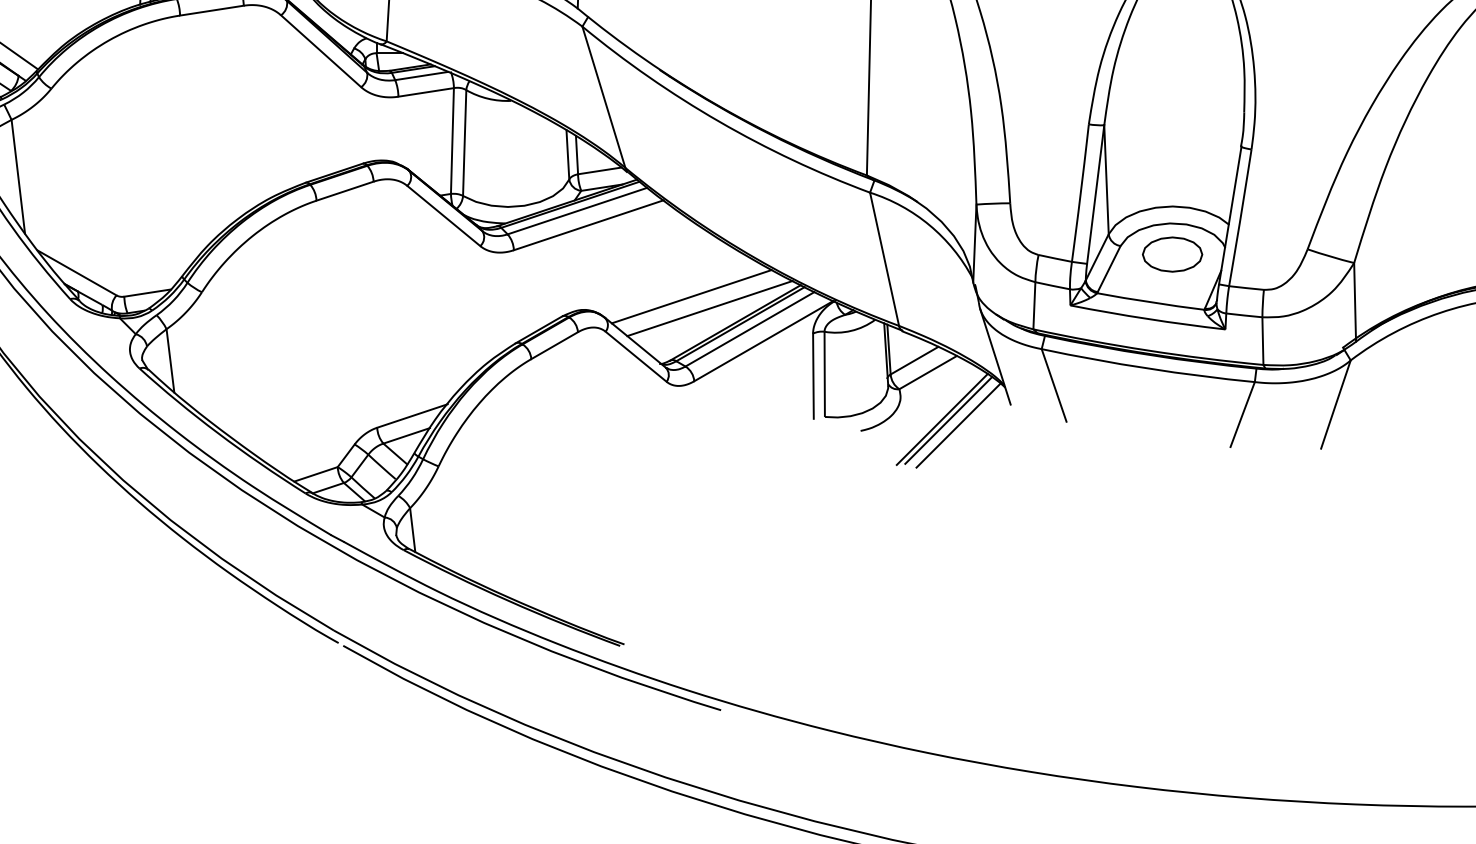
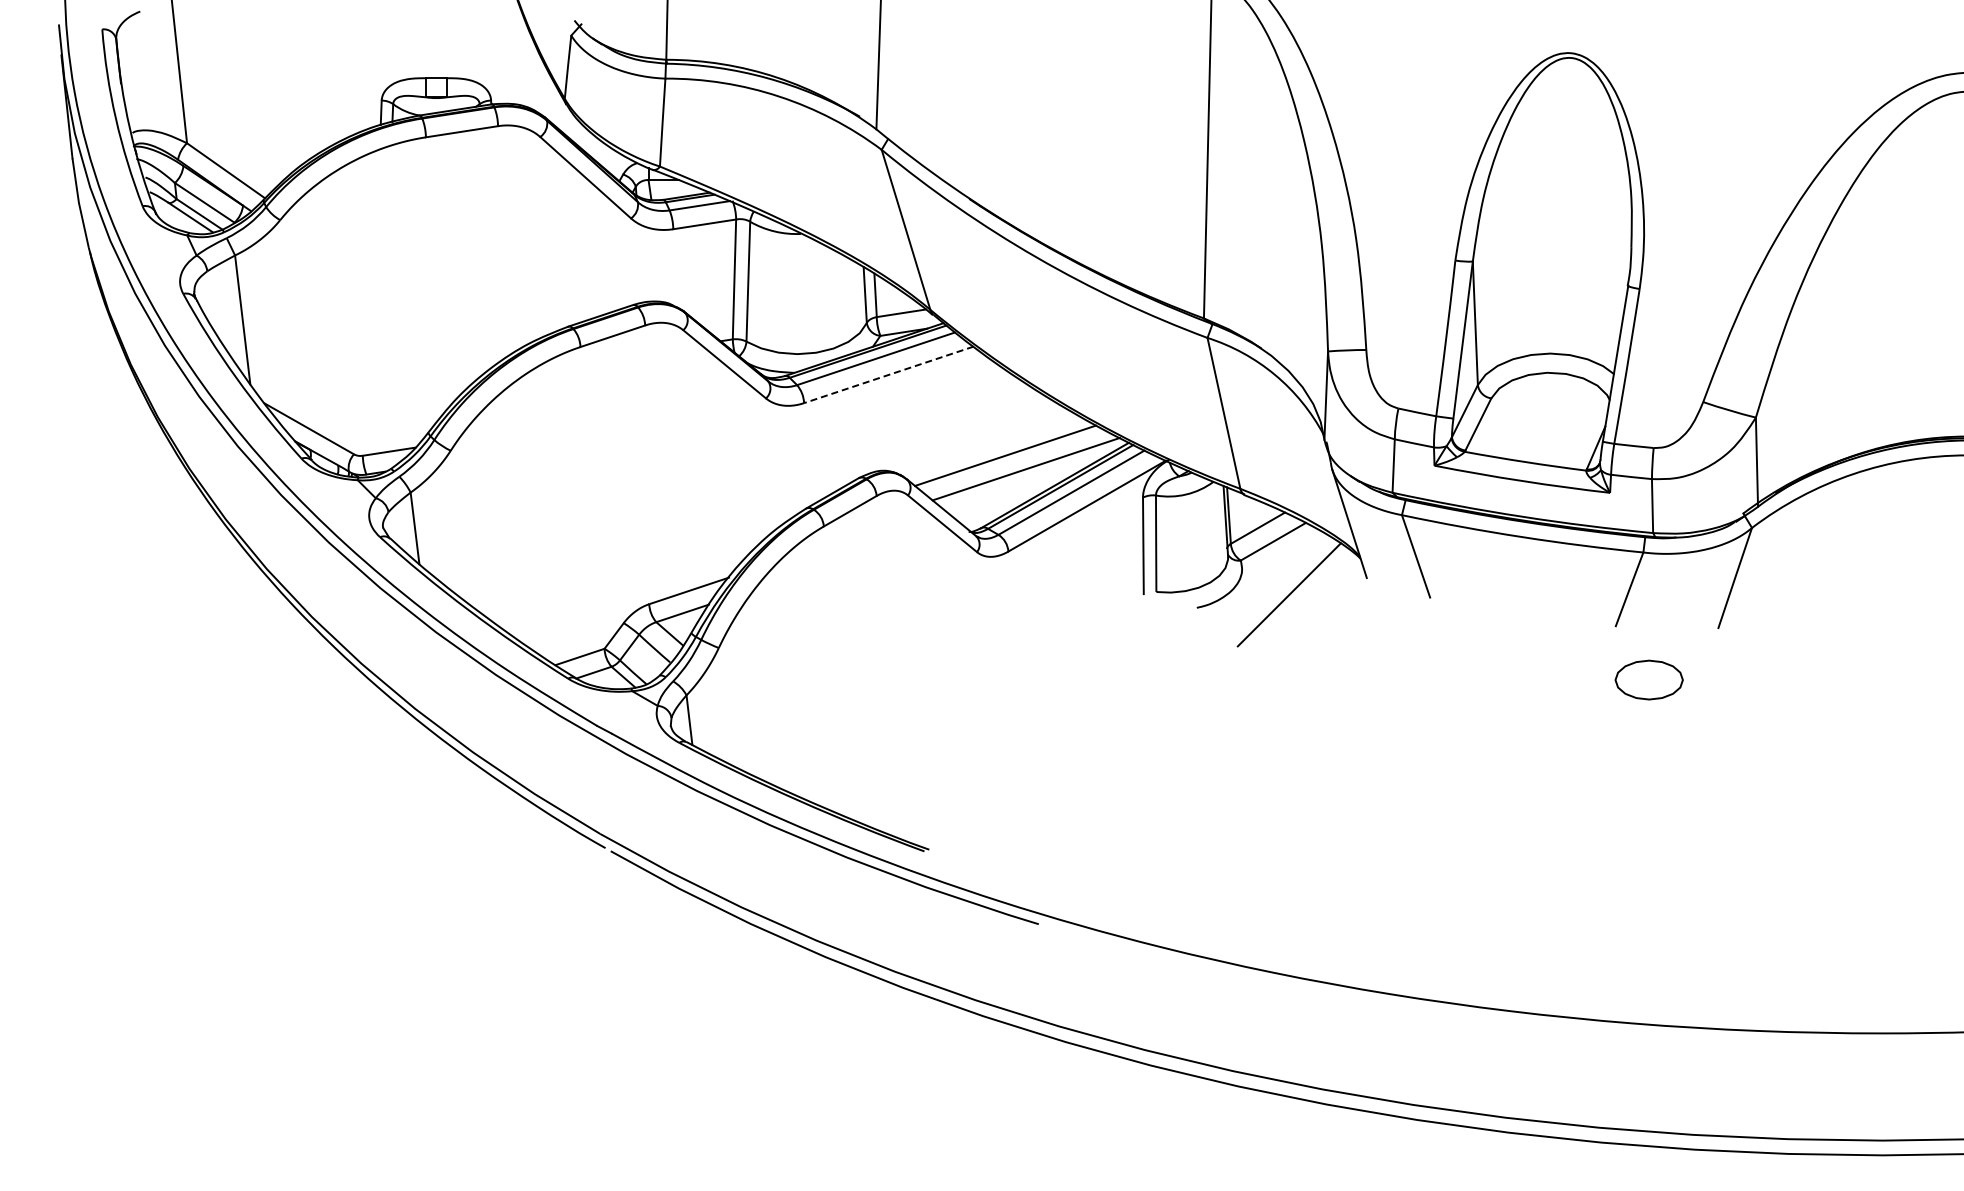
line: (588, 225) -> (888, 375), solid -> dashed
part: (1171, 254) -> (1648, 679), moved
line: (948, 420) -> (1296, 595), removed
line: (958, 425) -> (1307, 601), removed

